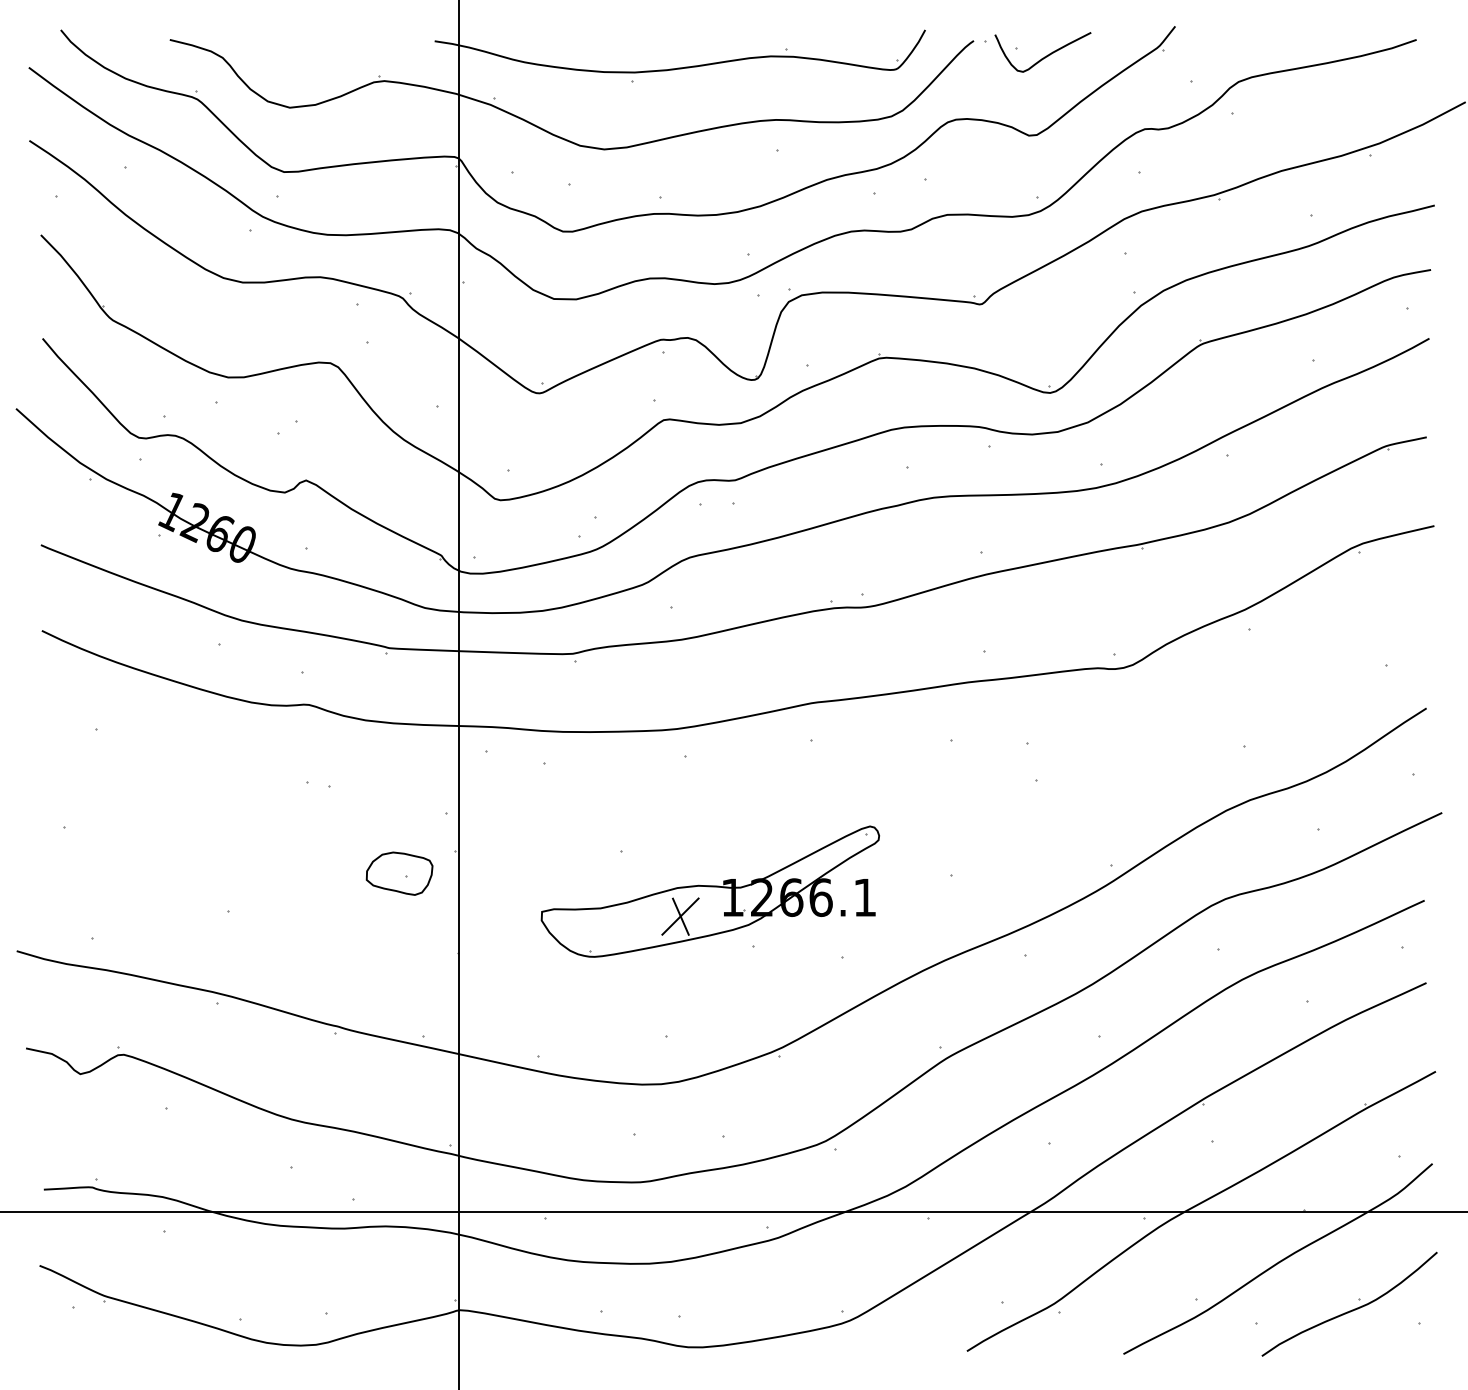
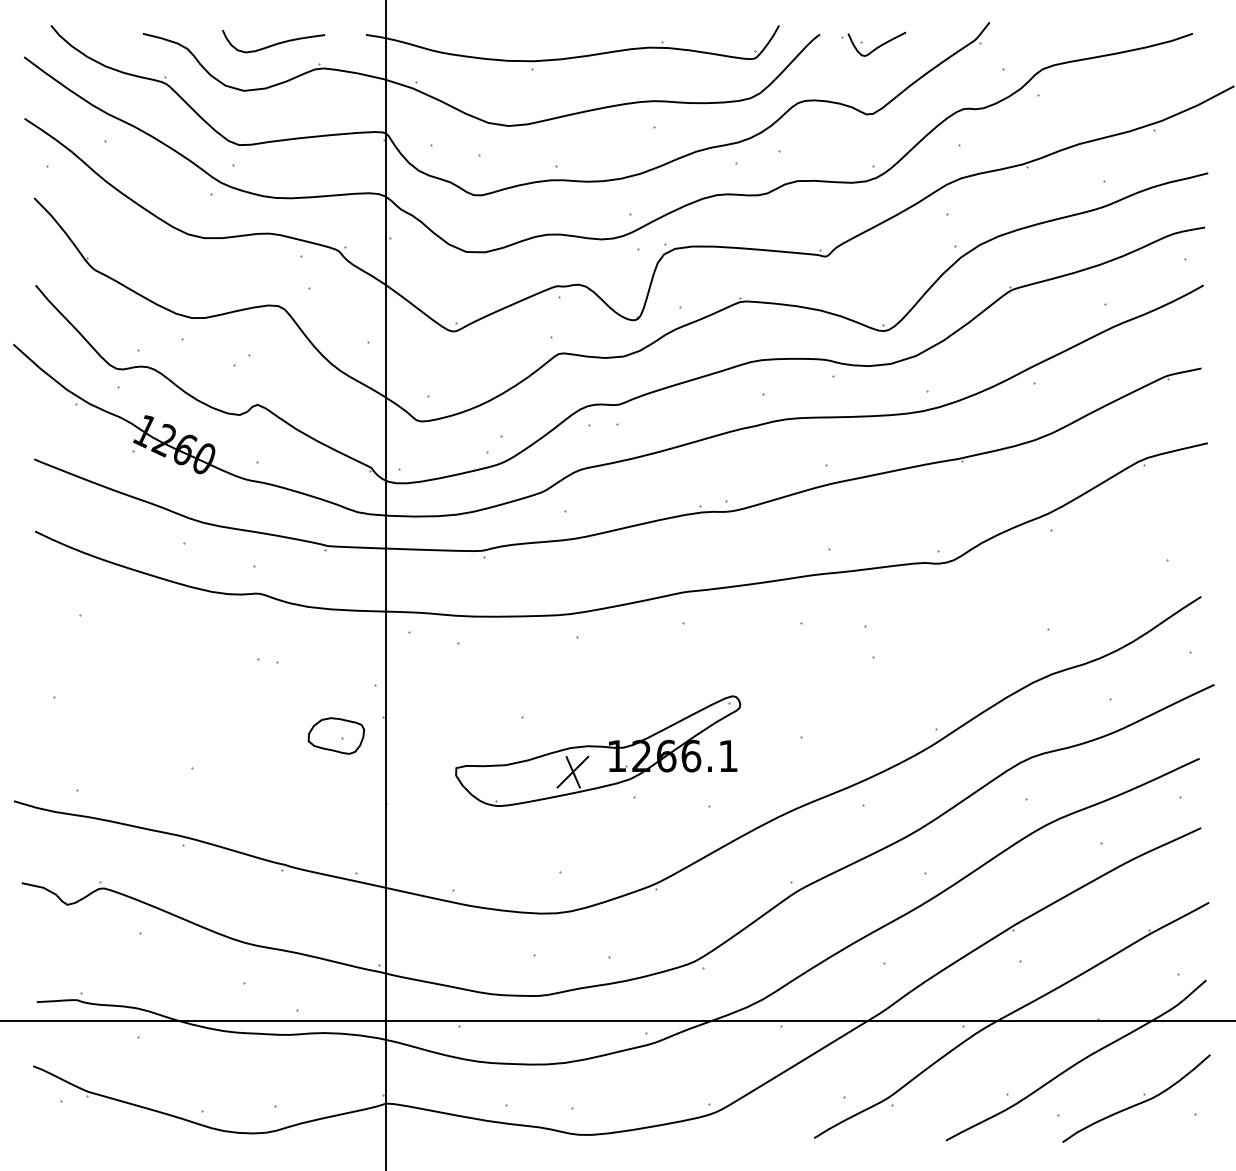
curve: (327, 51) -> (275, 43), added
part: (1037, 52) -> (873, 44), size x0.71

